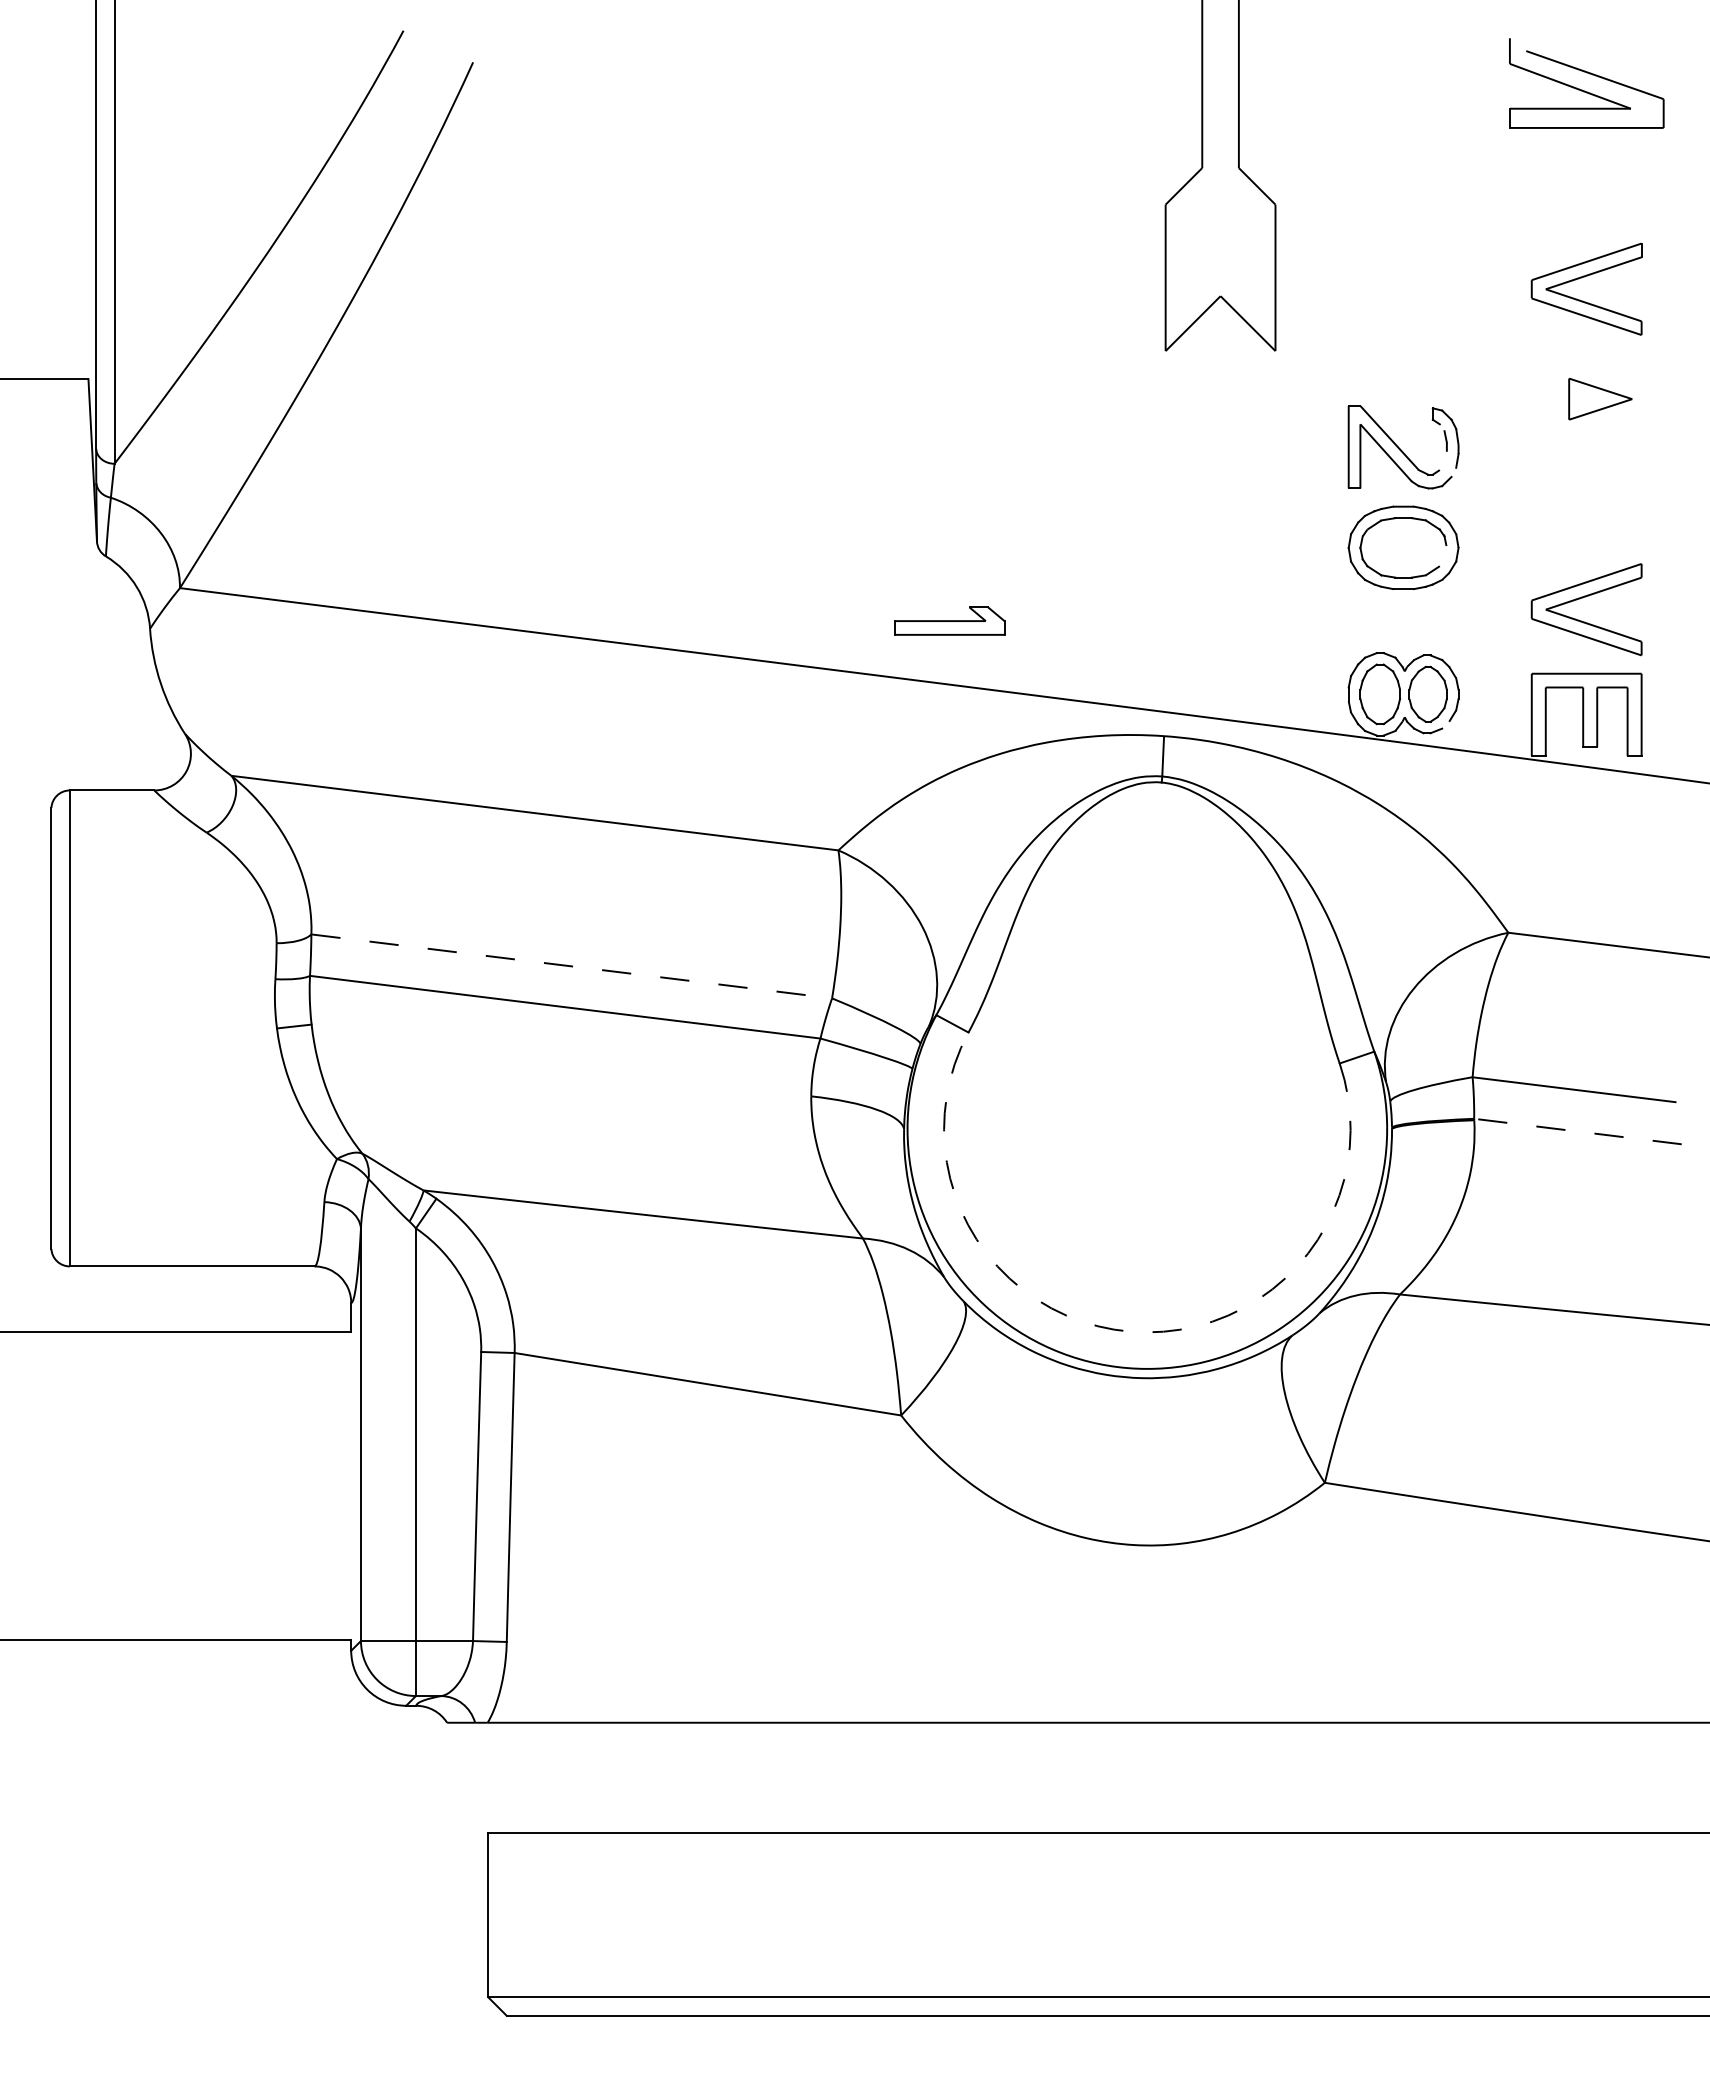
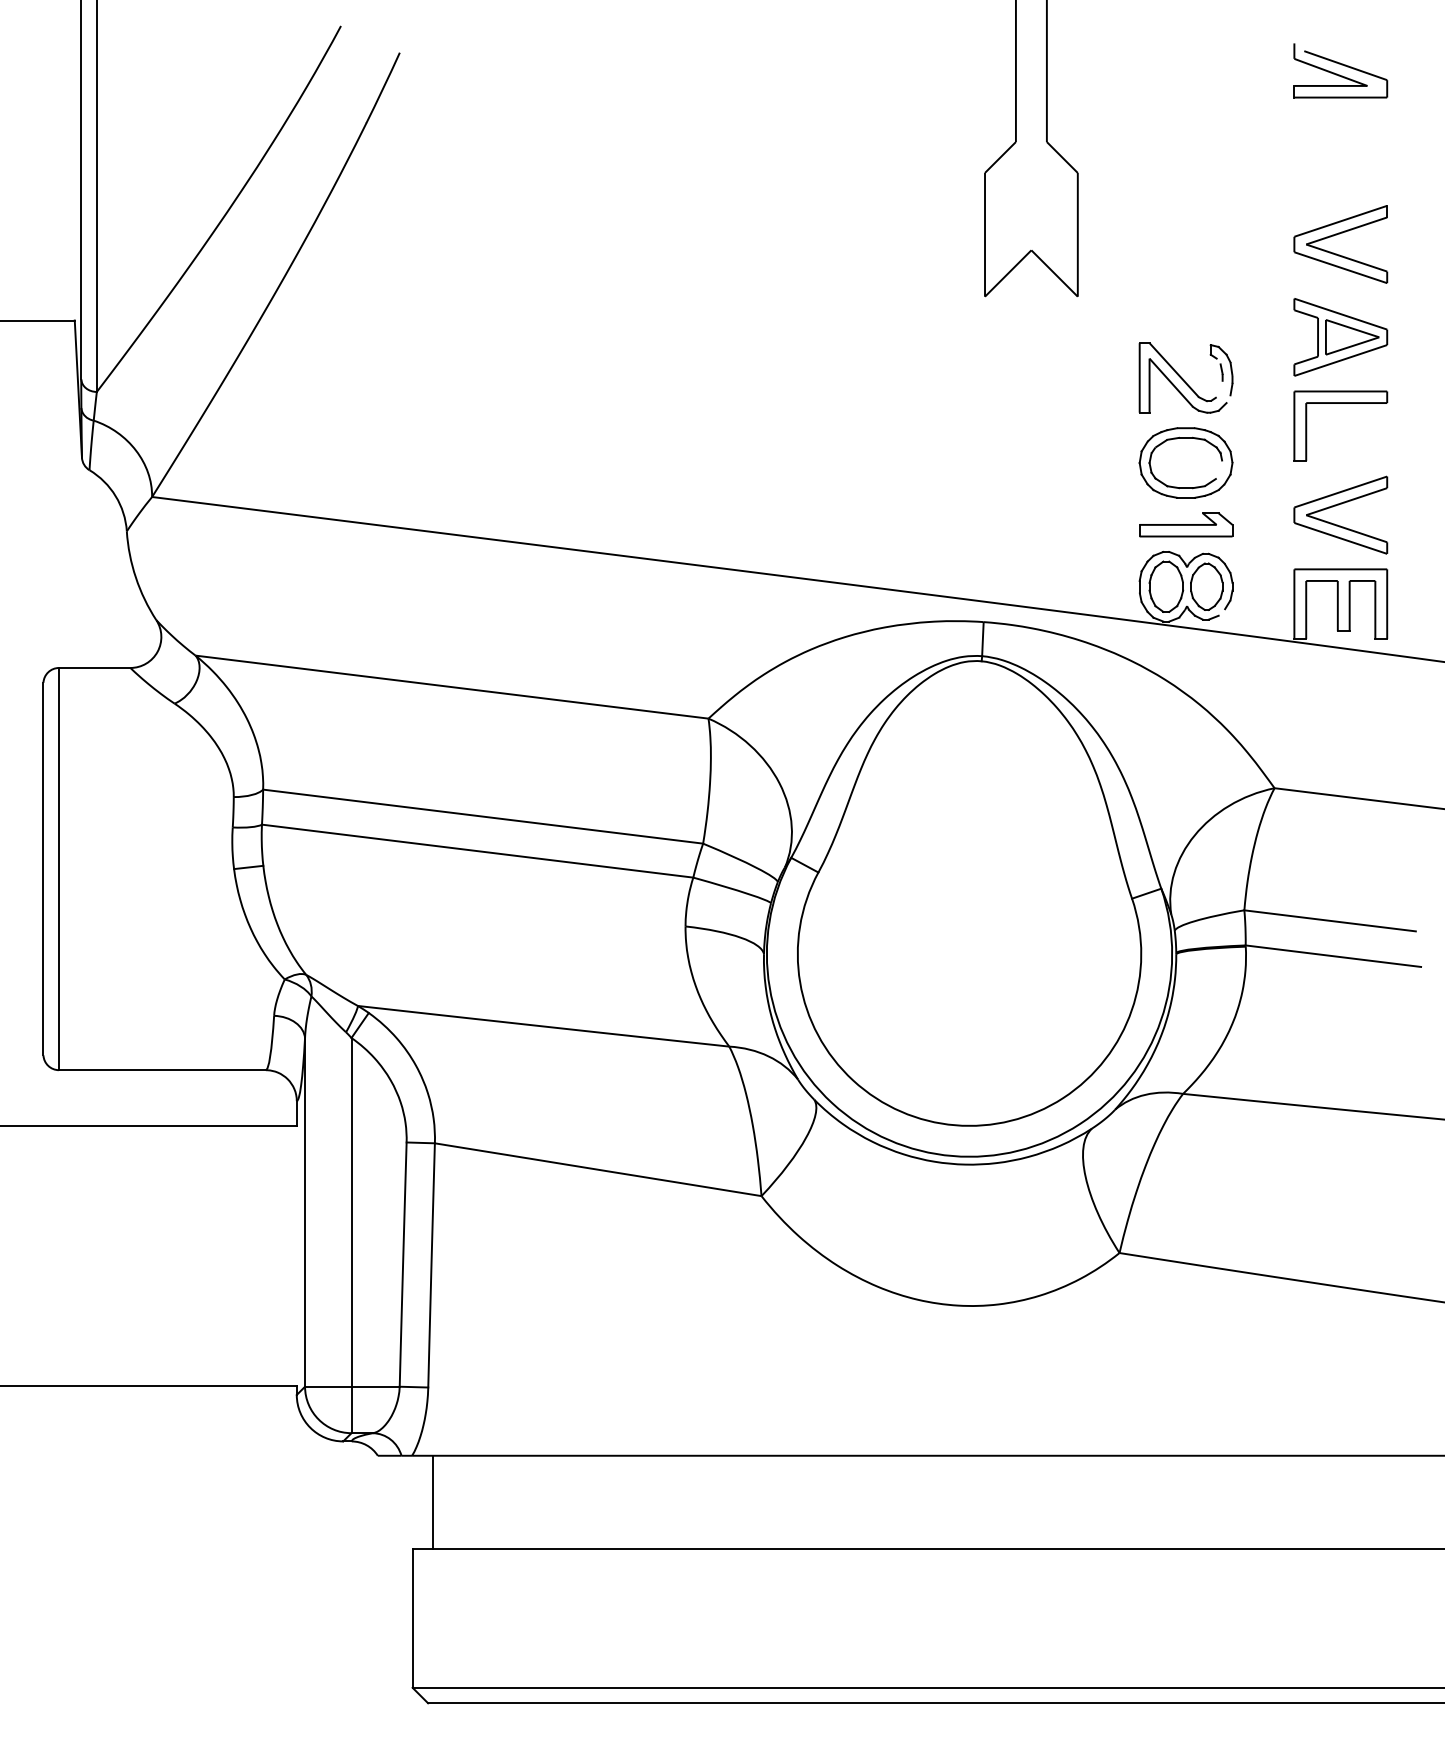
part: (1586, 83) -> (1340, 70), size x0.71
part: (1586, 398) -> (1340, 336), added
part: (1586, 477) -> (1340, 403), added
part: (949, 620) -> (1185, 524), moved
line: (572, 966) -> (483, 816), dashed -> solid
line: (1577, 1131) -> (1333, 956), dashed -> solid
arc: (1130, 1331) -> (955, 1125), dashed -> solid
line: (512, 1777) -> (433, 1502), added

